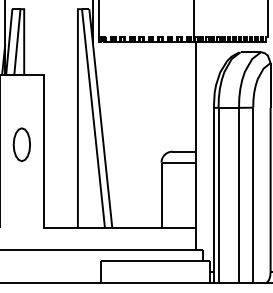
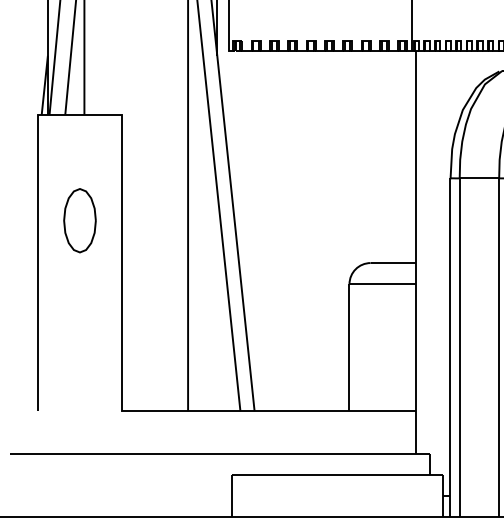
part: (21, 144) -> (79, 220), moved

